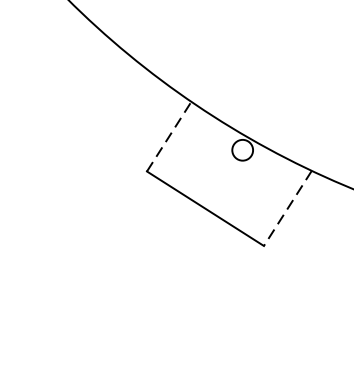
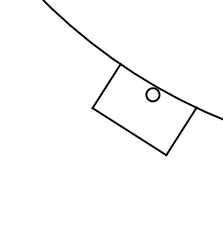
line: (169, 135) -> (106, 85), dashed -> solid
line: (287, 208) -> (181, 131), dashed -> solid

